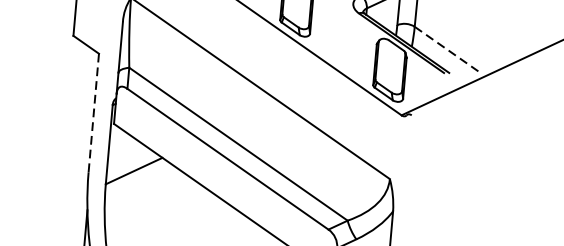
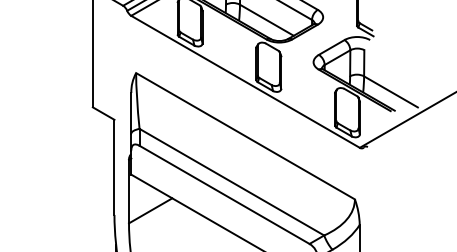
line: (445, 48) -> (390, 91), dashed -> solid
line: (93, 113) -> (114, 167), dashed -> solid

